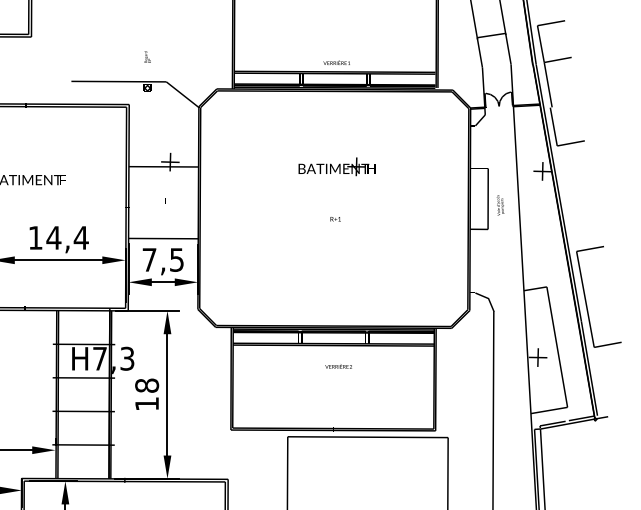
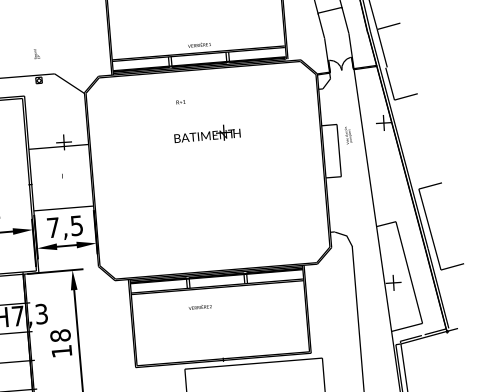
text: (500, 205) -> (348, 135), moved
text: (335, 219) -> (180, 102), moved
text: (338, 366) -> (200, 307), moved

